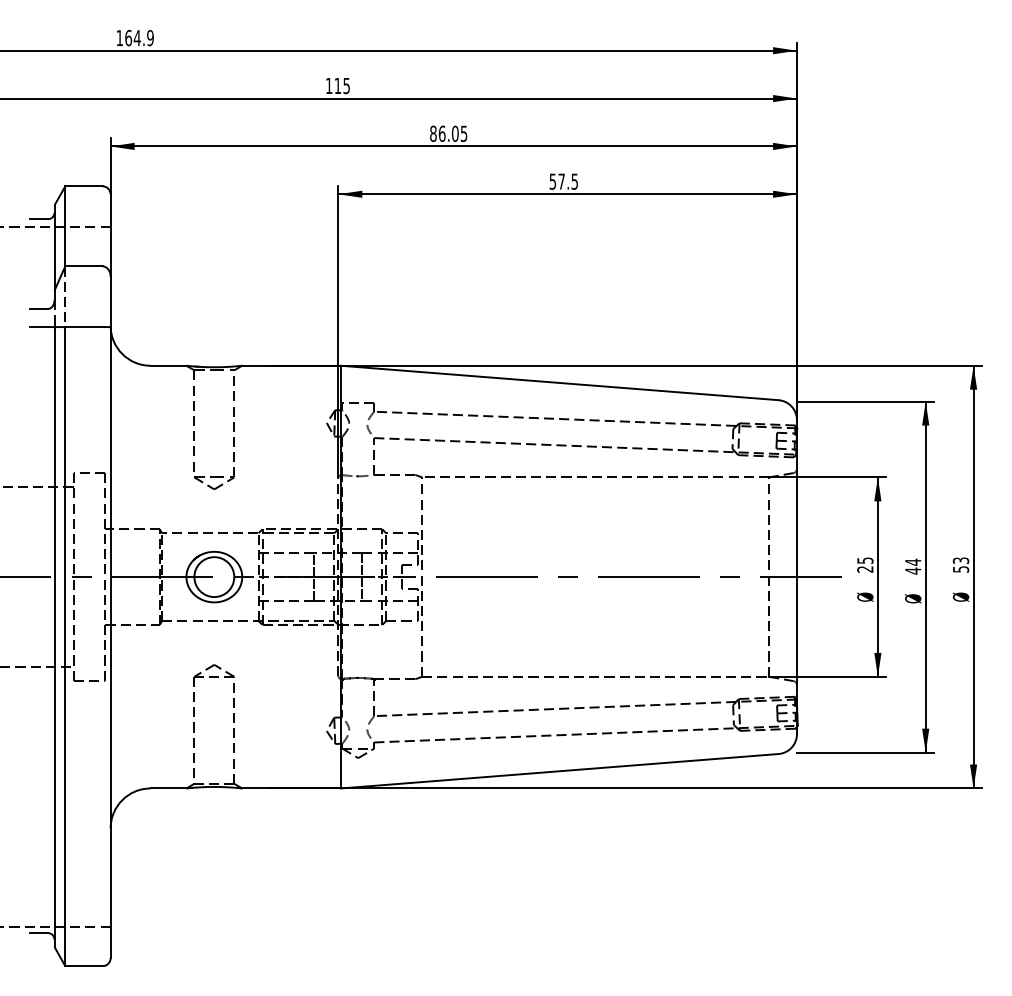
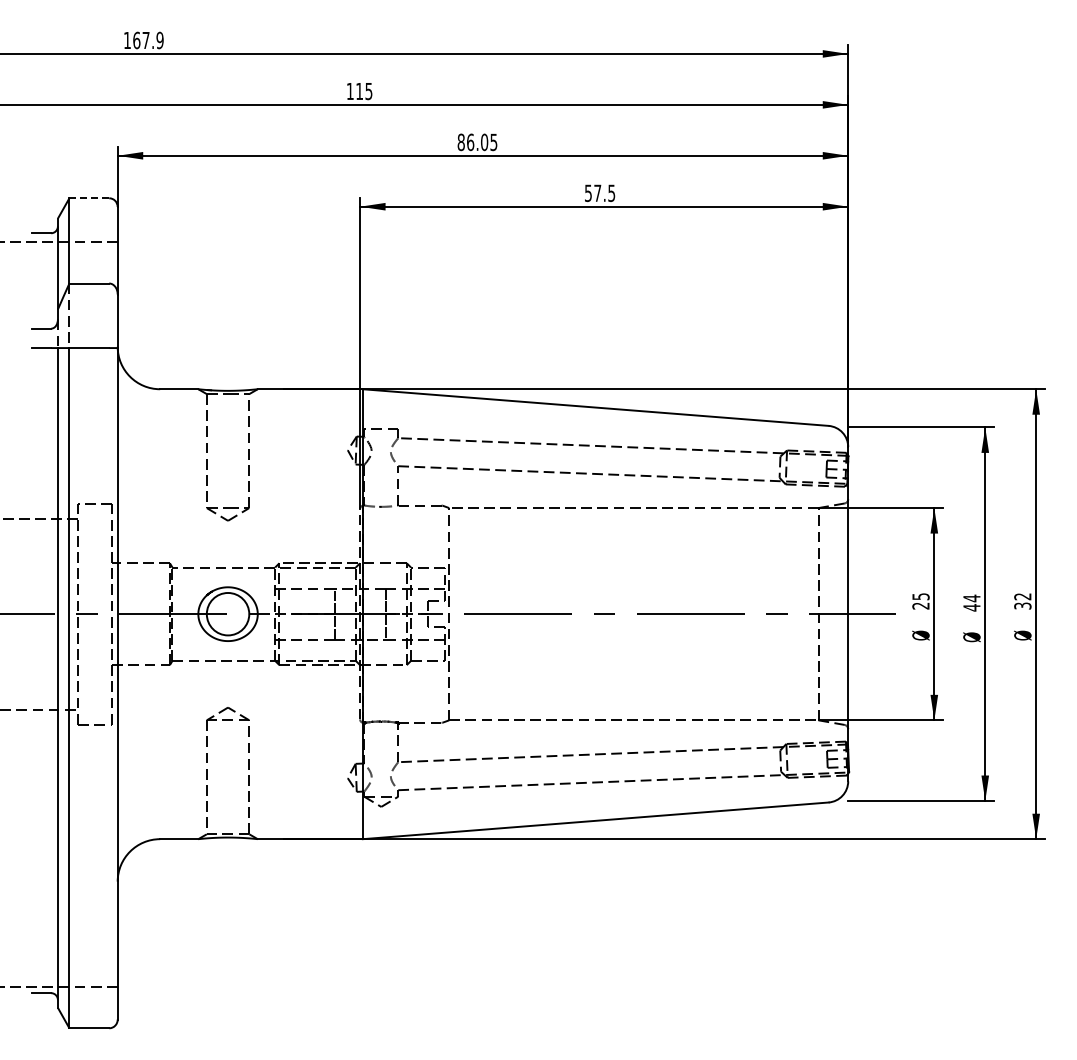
text: (136, 38) -> (145, 40), 164.9 -> 167.9
line: (84, 186) -> (89, 198), solid -> dashed
text: (960, 565) -> (1022, 601), 53 -> 32

